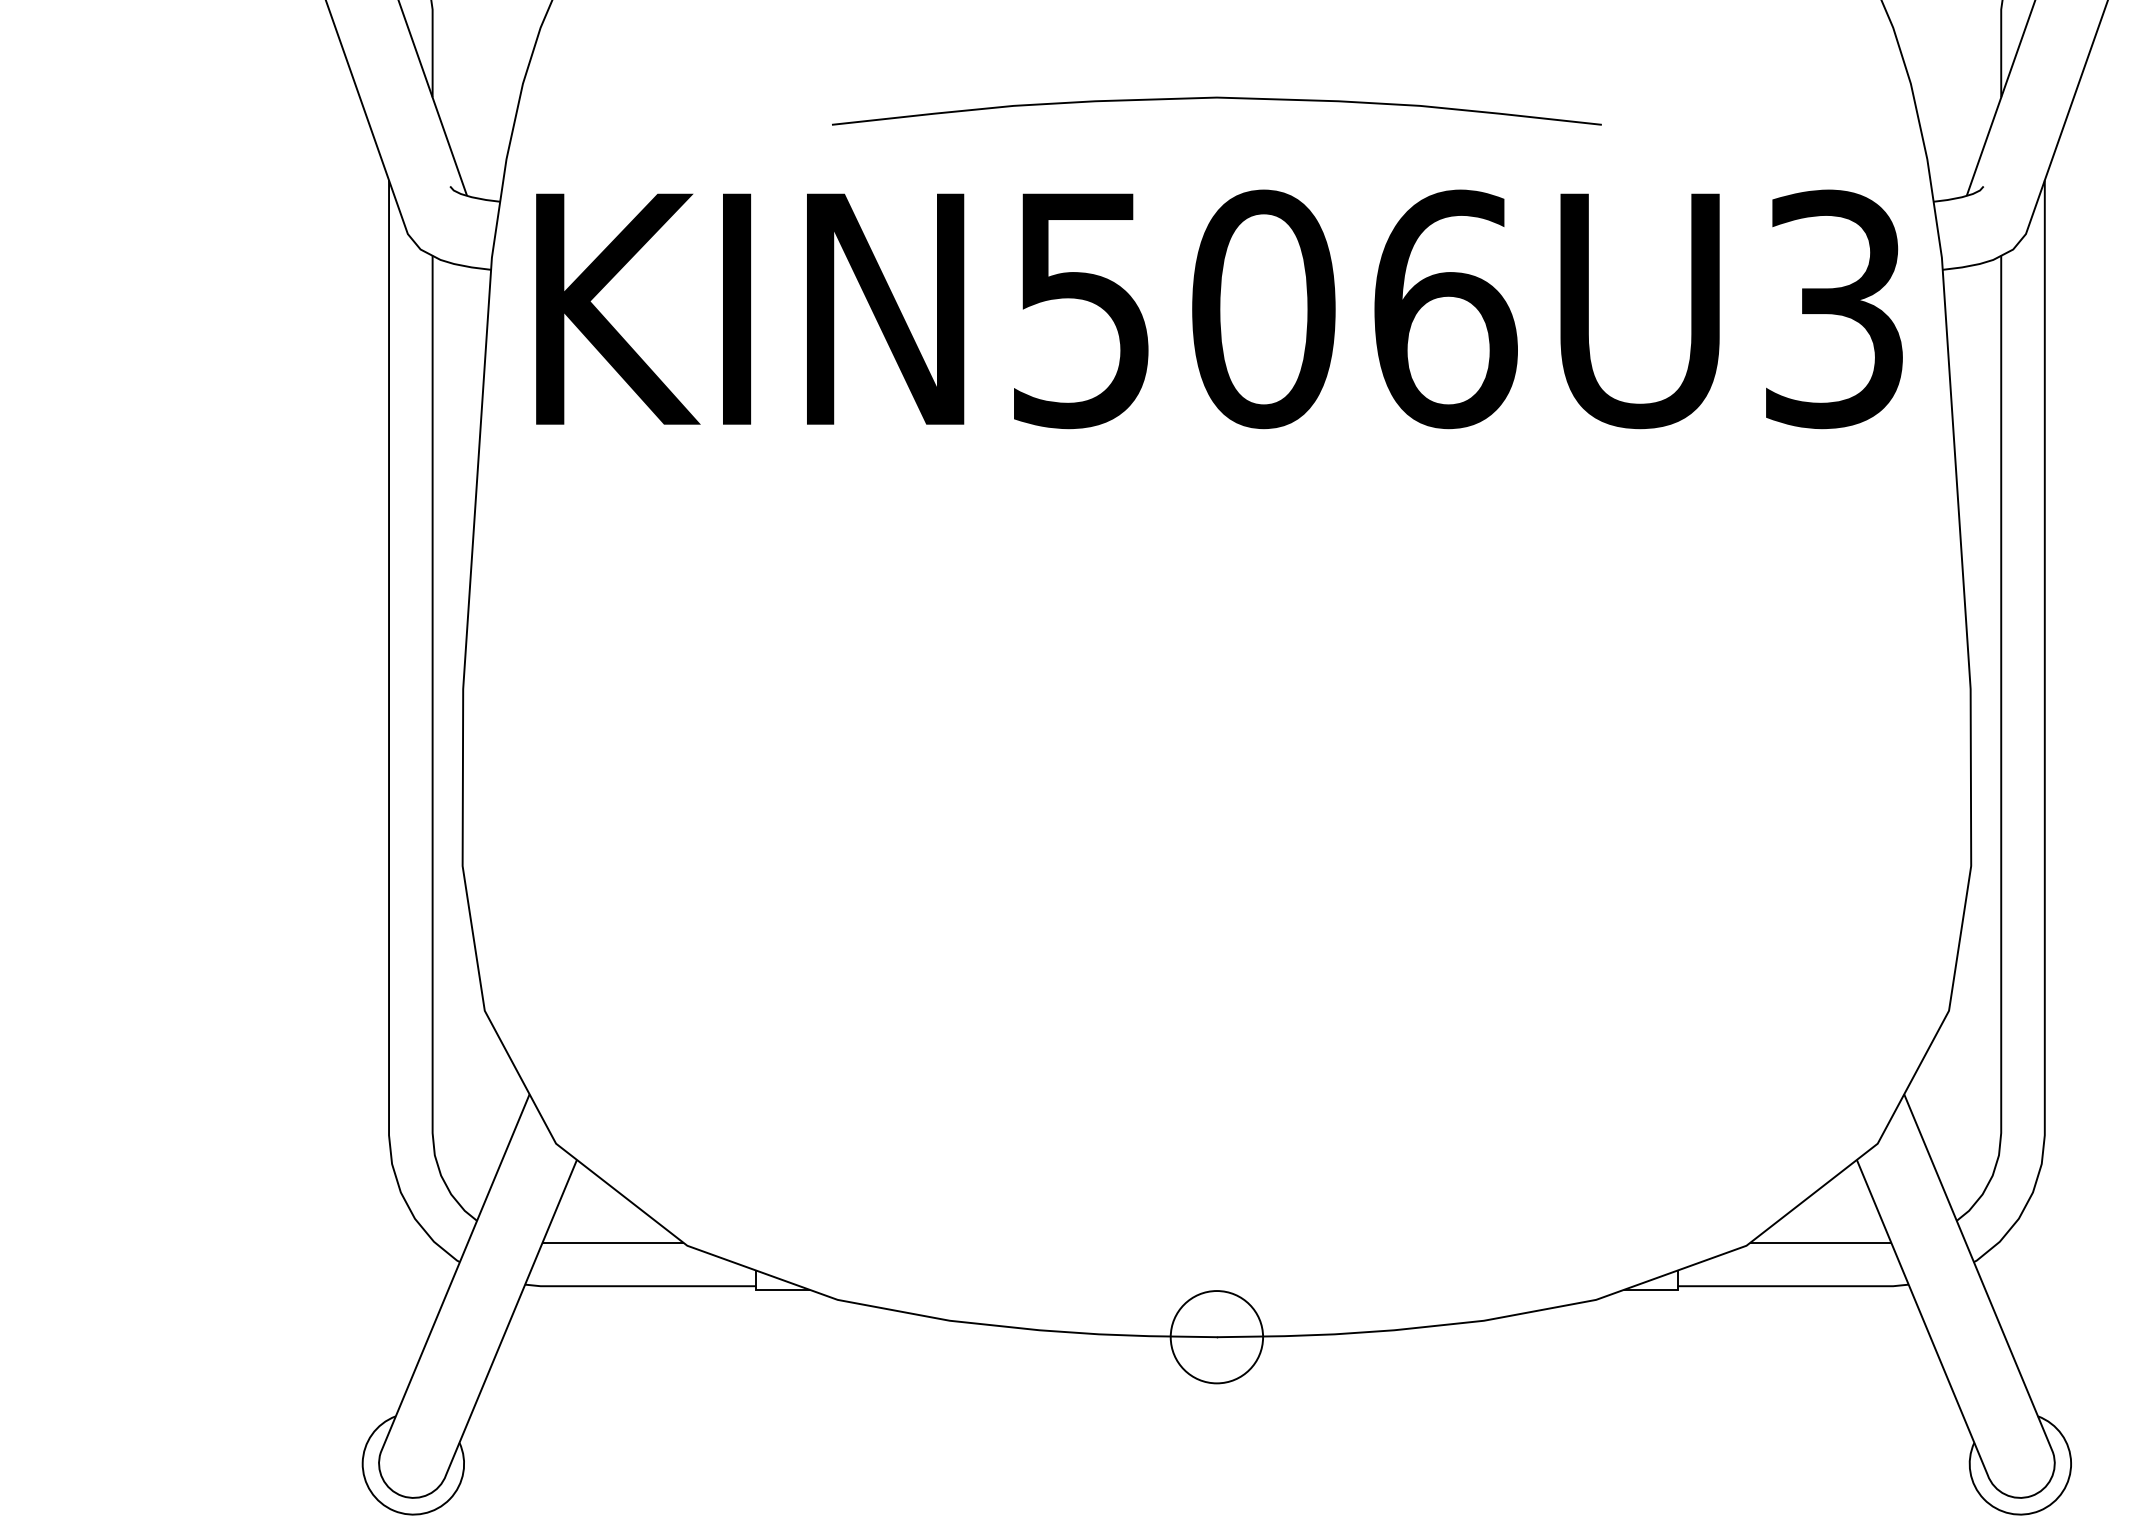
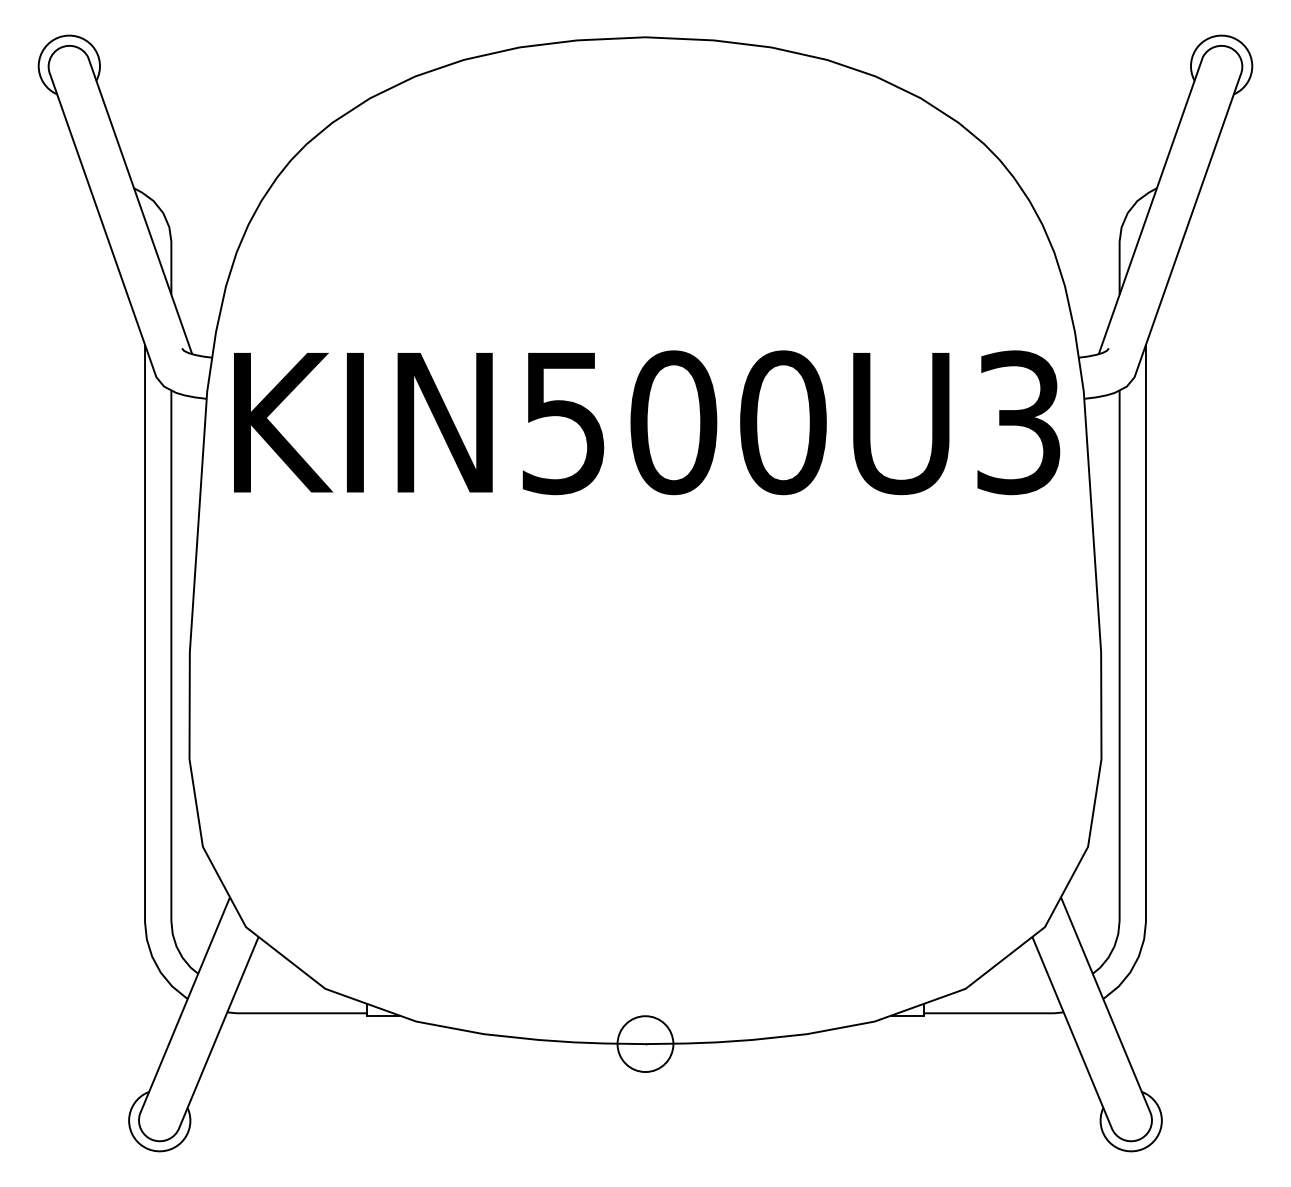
curve: (1216, 98) -> (645, 295), removed
text: (1445, 308) -> (783, 422), KIN506U3 -> KIN500U3
line: (611, 1241) -> (279, 986), removed
line: (1820, 1241) -> (1010, 986), removed

